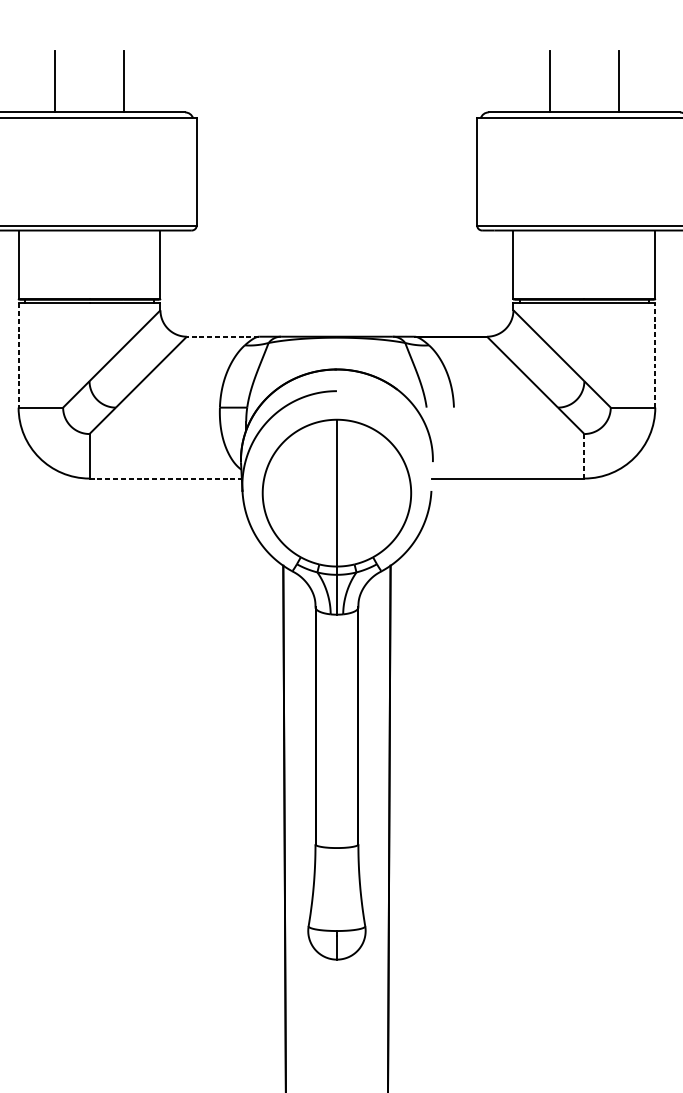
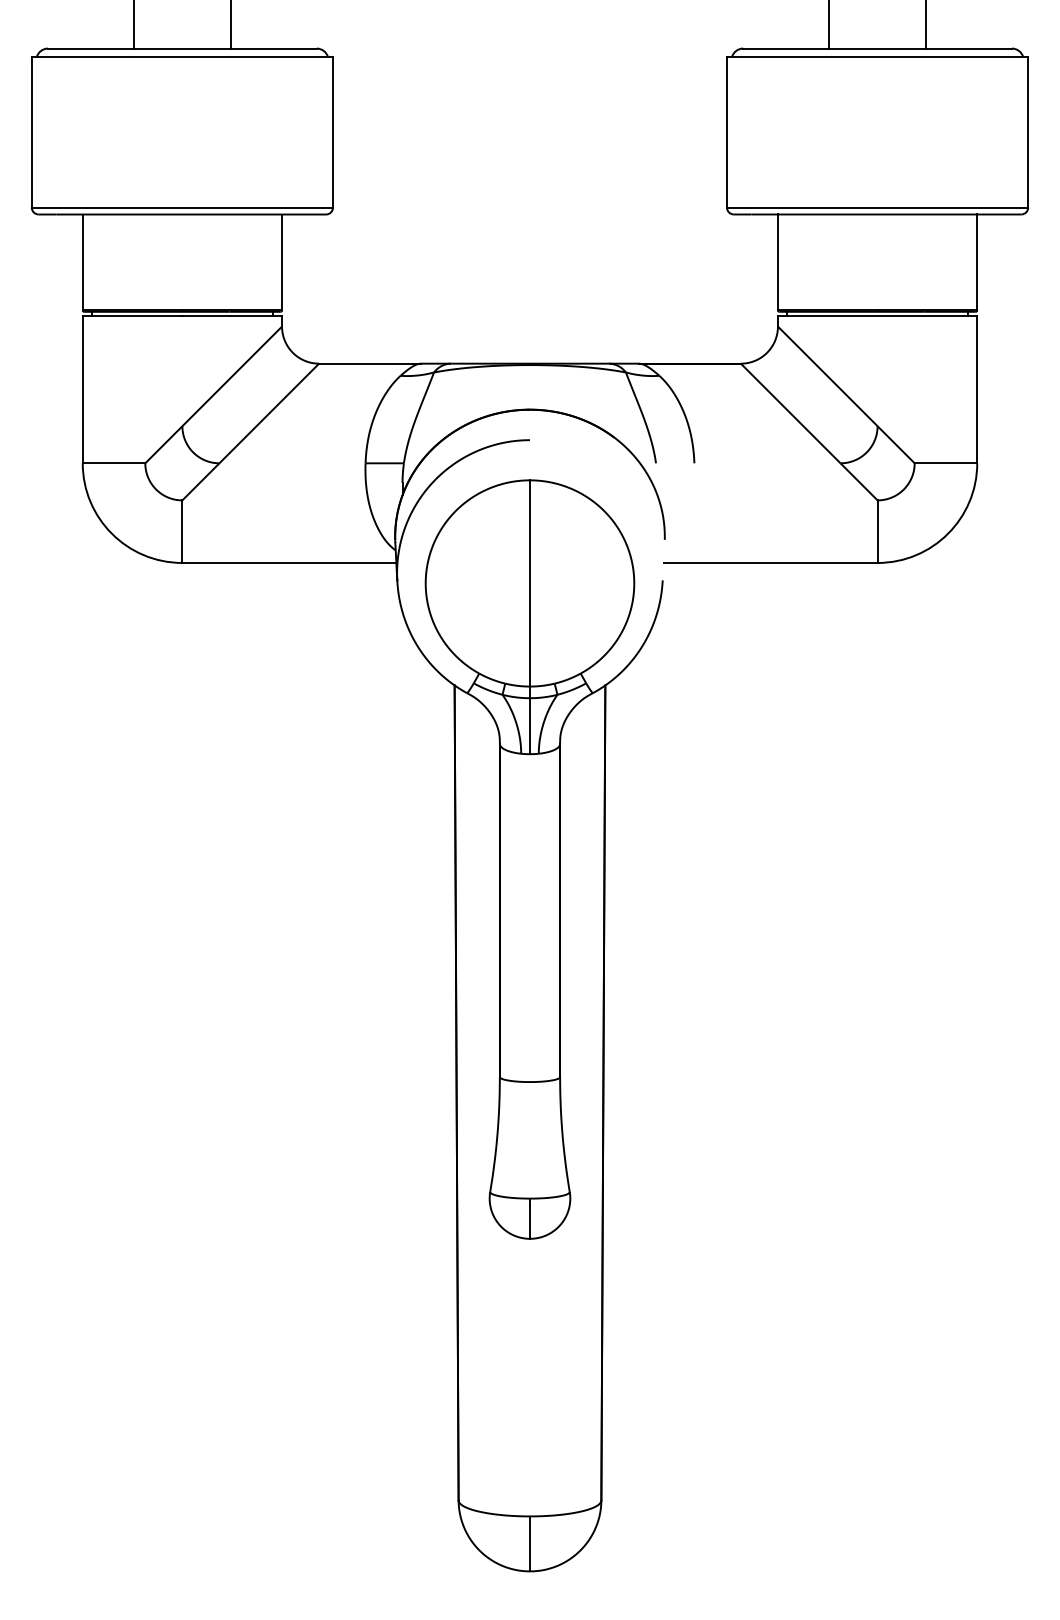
line: (222, 336) -> (369, 363), dashed -> solid
line: (18, 355) -> (82, 390), dashed -> solid
line: (655, 355) -> (977, 389), dashed -> solid
line: (584, 456) -> (877, 531), dashed -> solid
line: (165, 478) -> (289, 562), dashed -> solid

